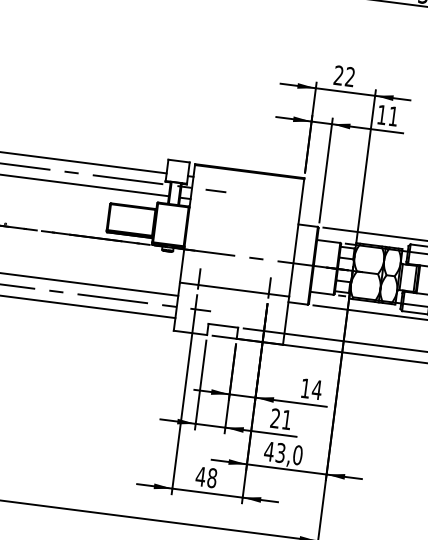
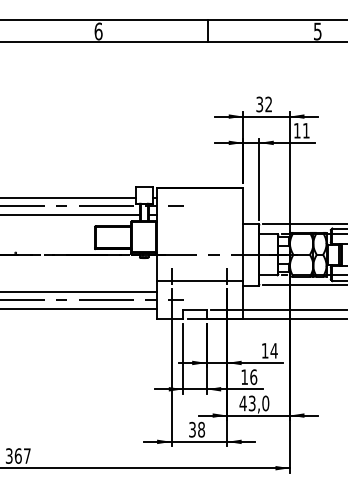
text: (338, 75) -> (259, 104), 22 -> 32
text: (281, 418) -> (249, 376), 21 -> 16
text: (200, 476) -> (192, 429), 48 -> 38

